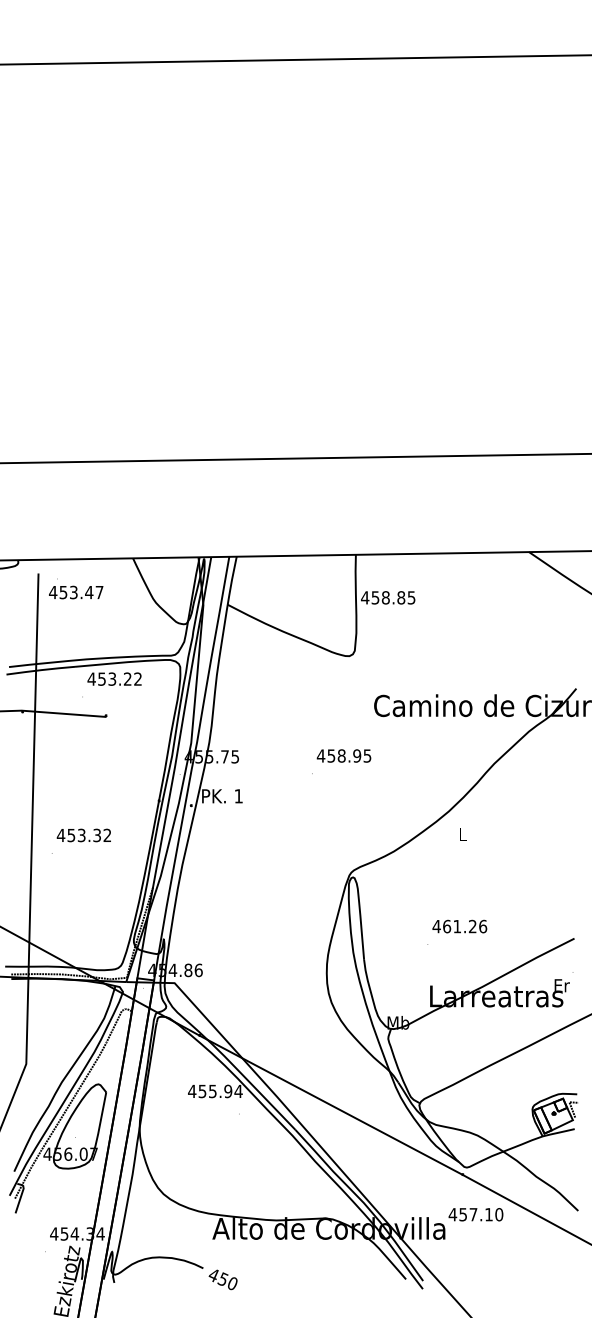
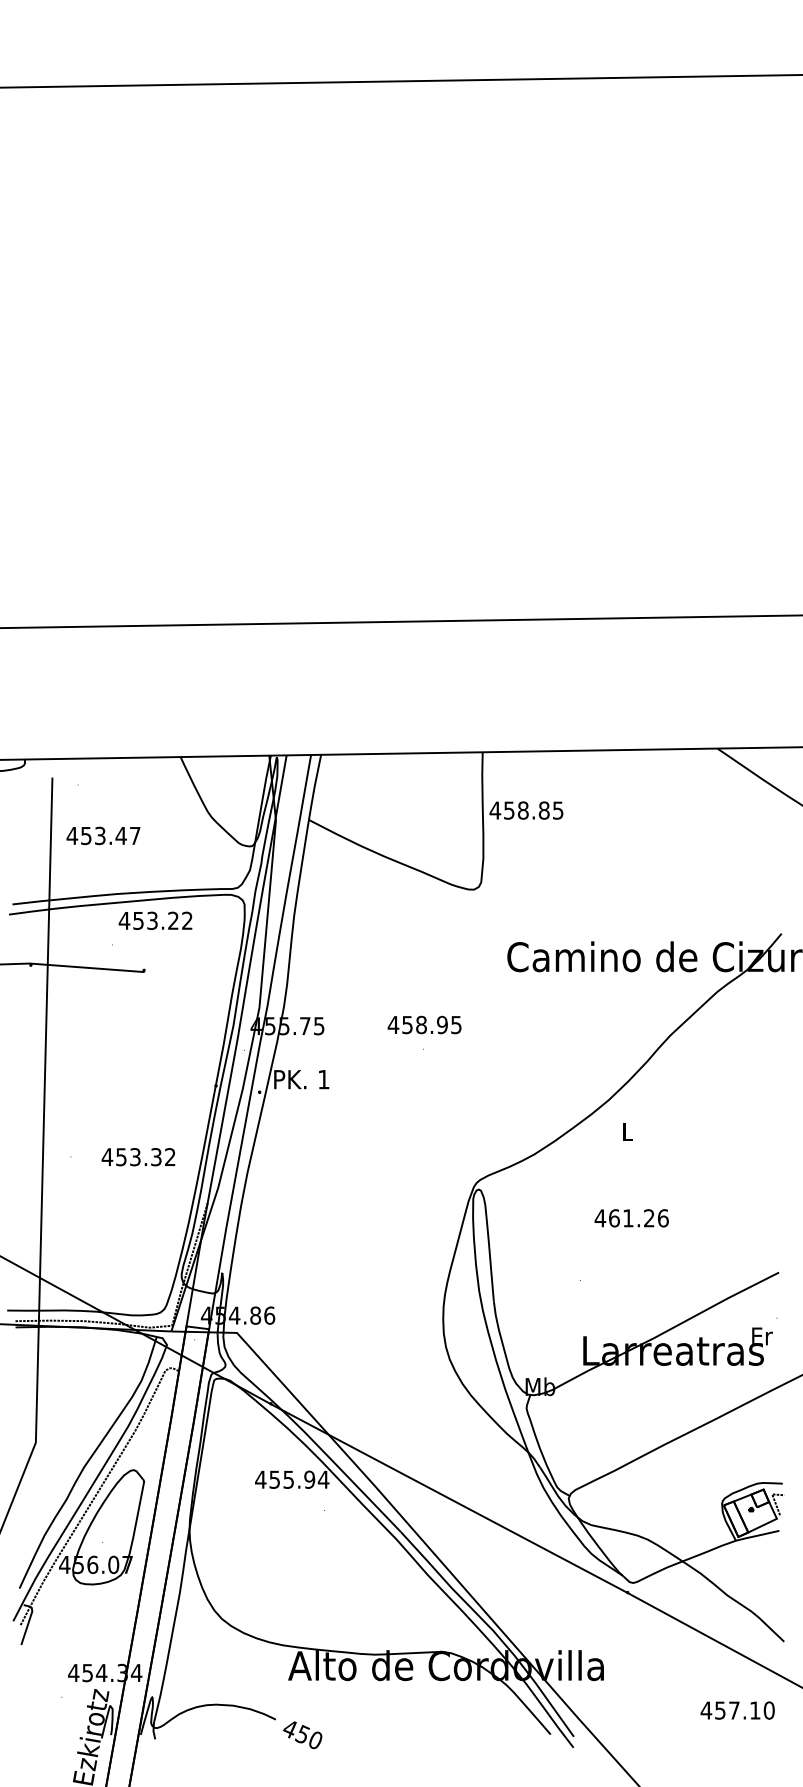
text: (76, 592) -> (103, 835), moved
text: (343, 755) -> (423, 1024), moved
text: (83, 835) -> (137, 1157), moved
text: (459, 926) -> (631, 1218), moved
text: (475, 1214) -> (737, 1710), moved

